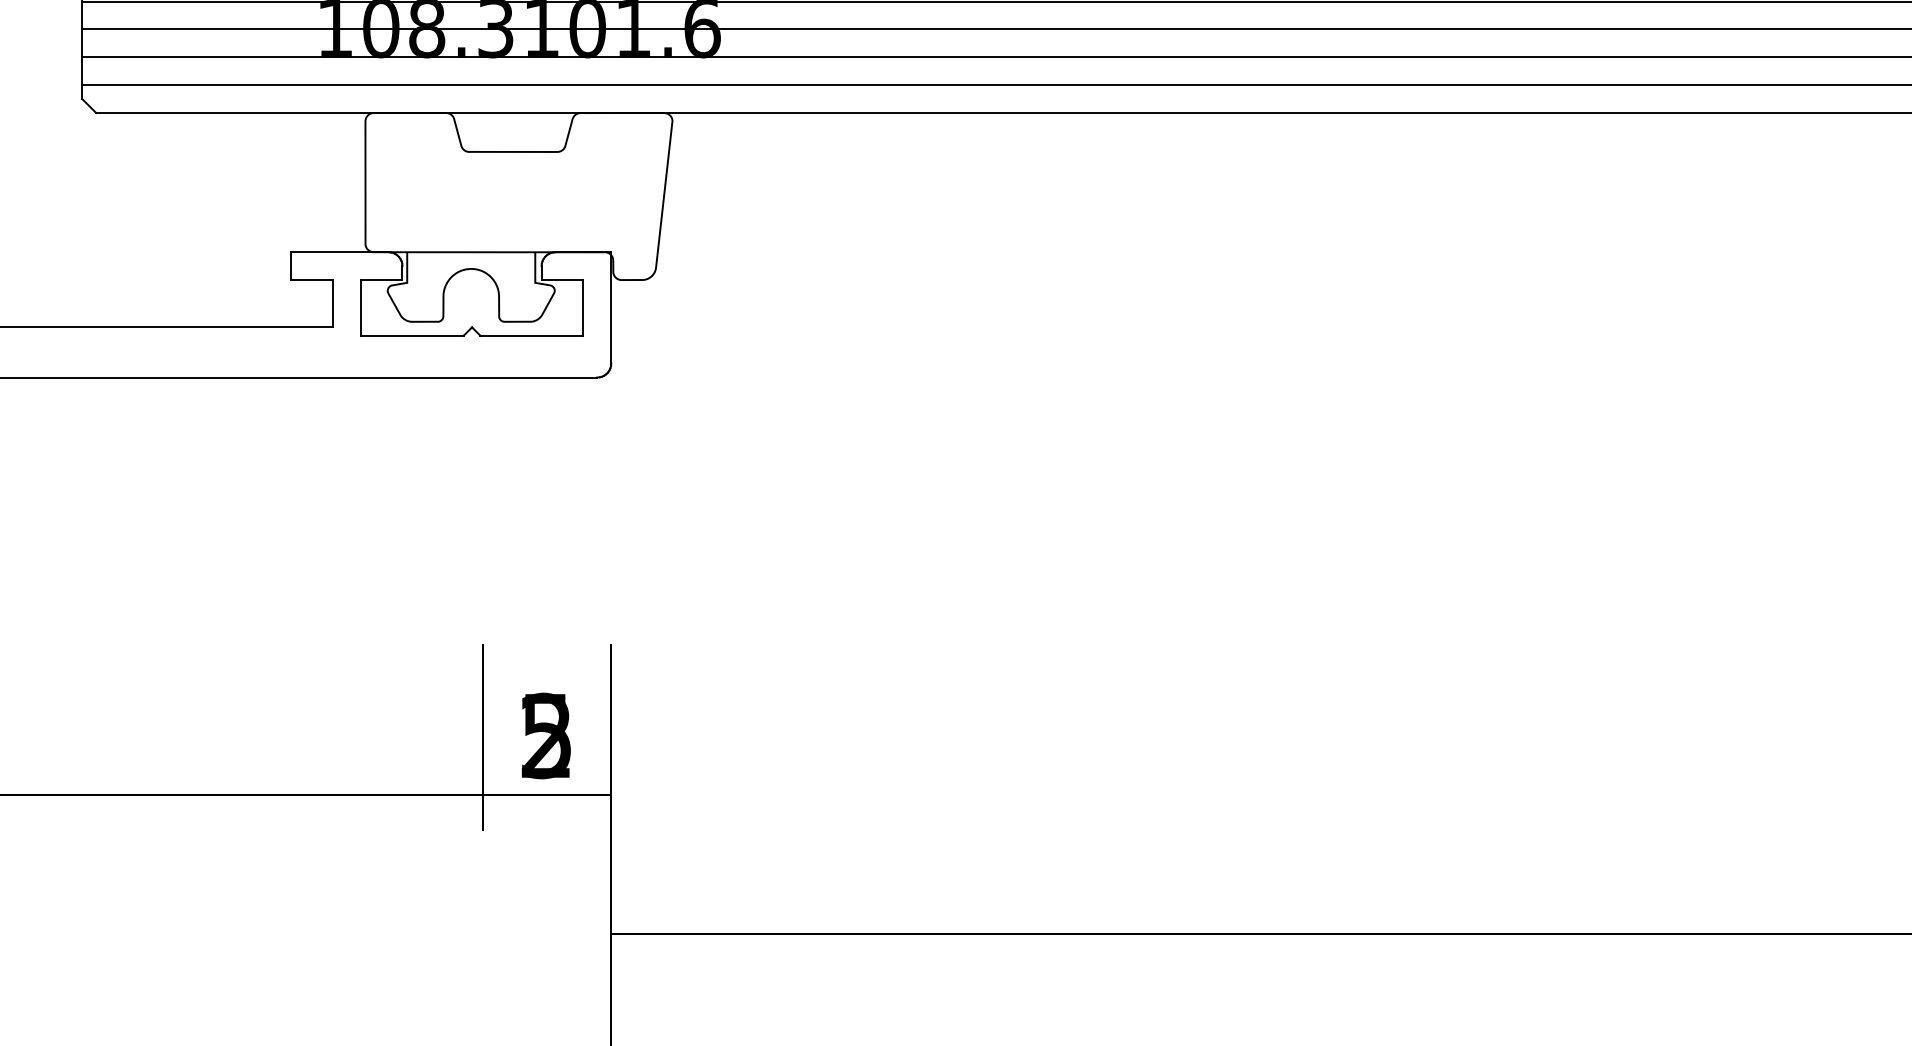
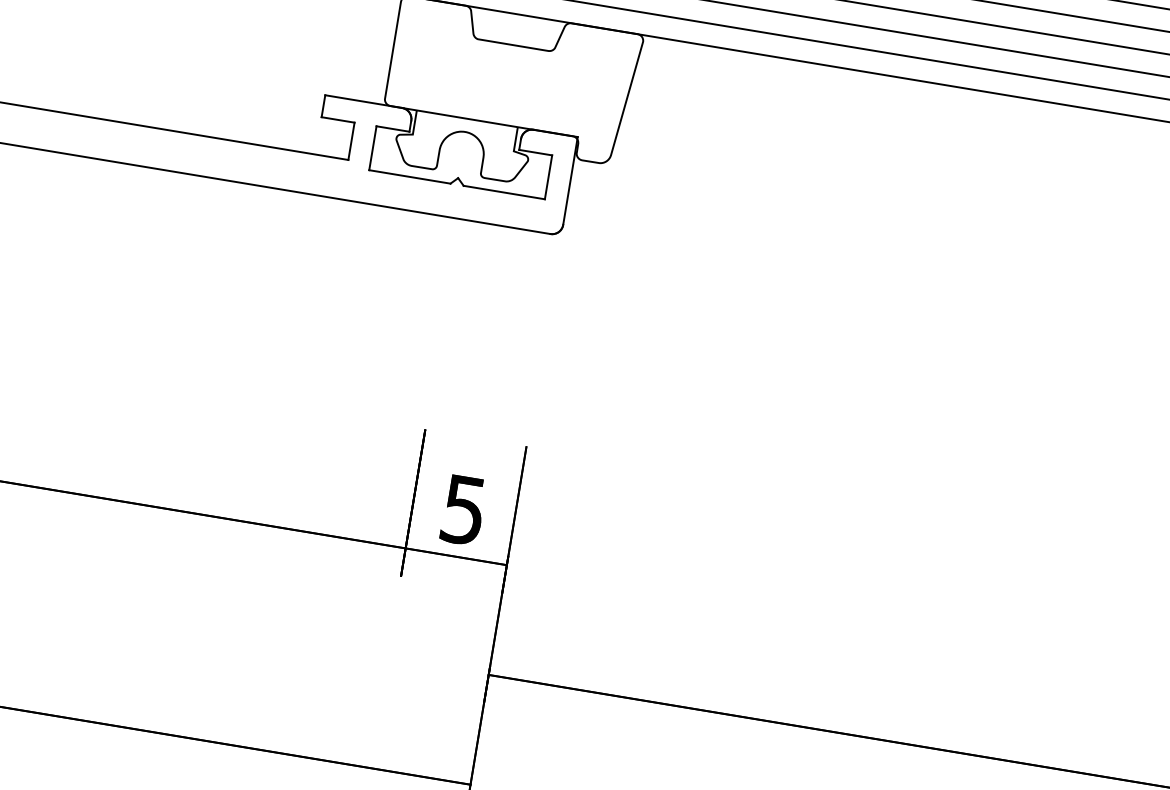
text: (545, 735) -> (462, 509), 2 -> 5

